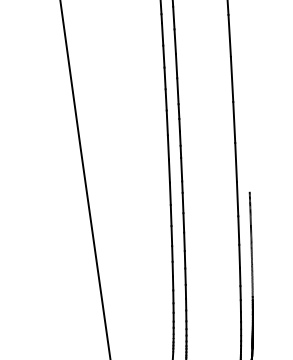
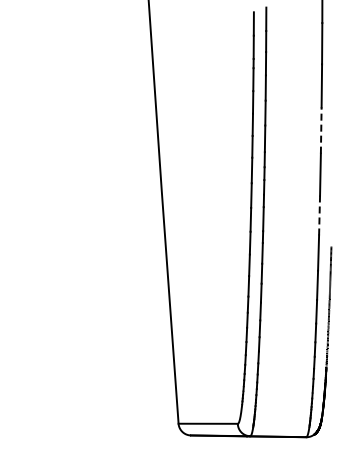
line: (232, 79) -> (321, 130), solid -> dashed
line: (236, 162) -> (319, 215), solid -> dashed

